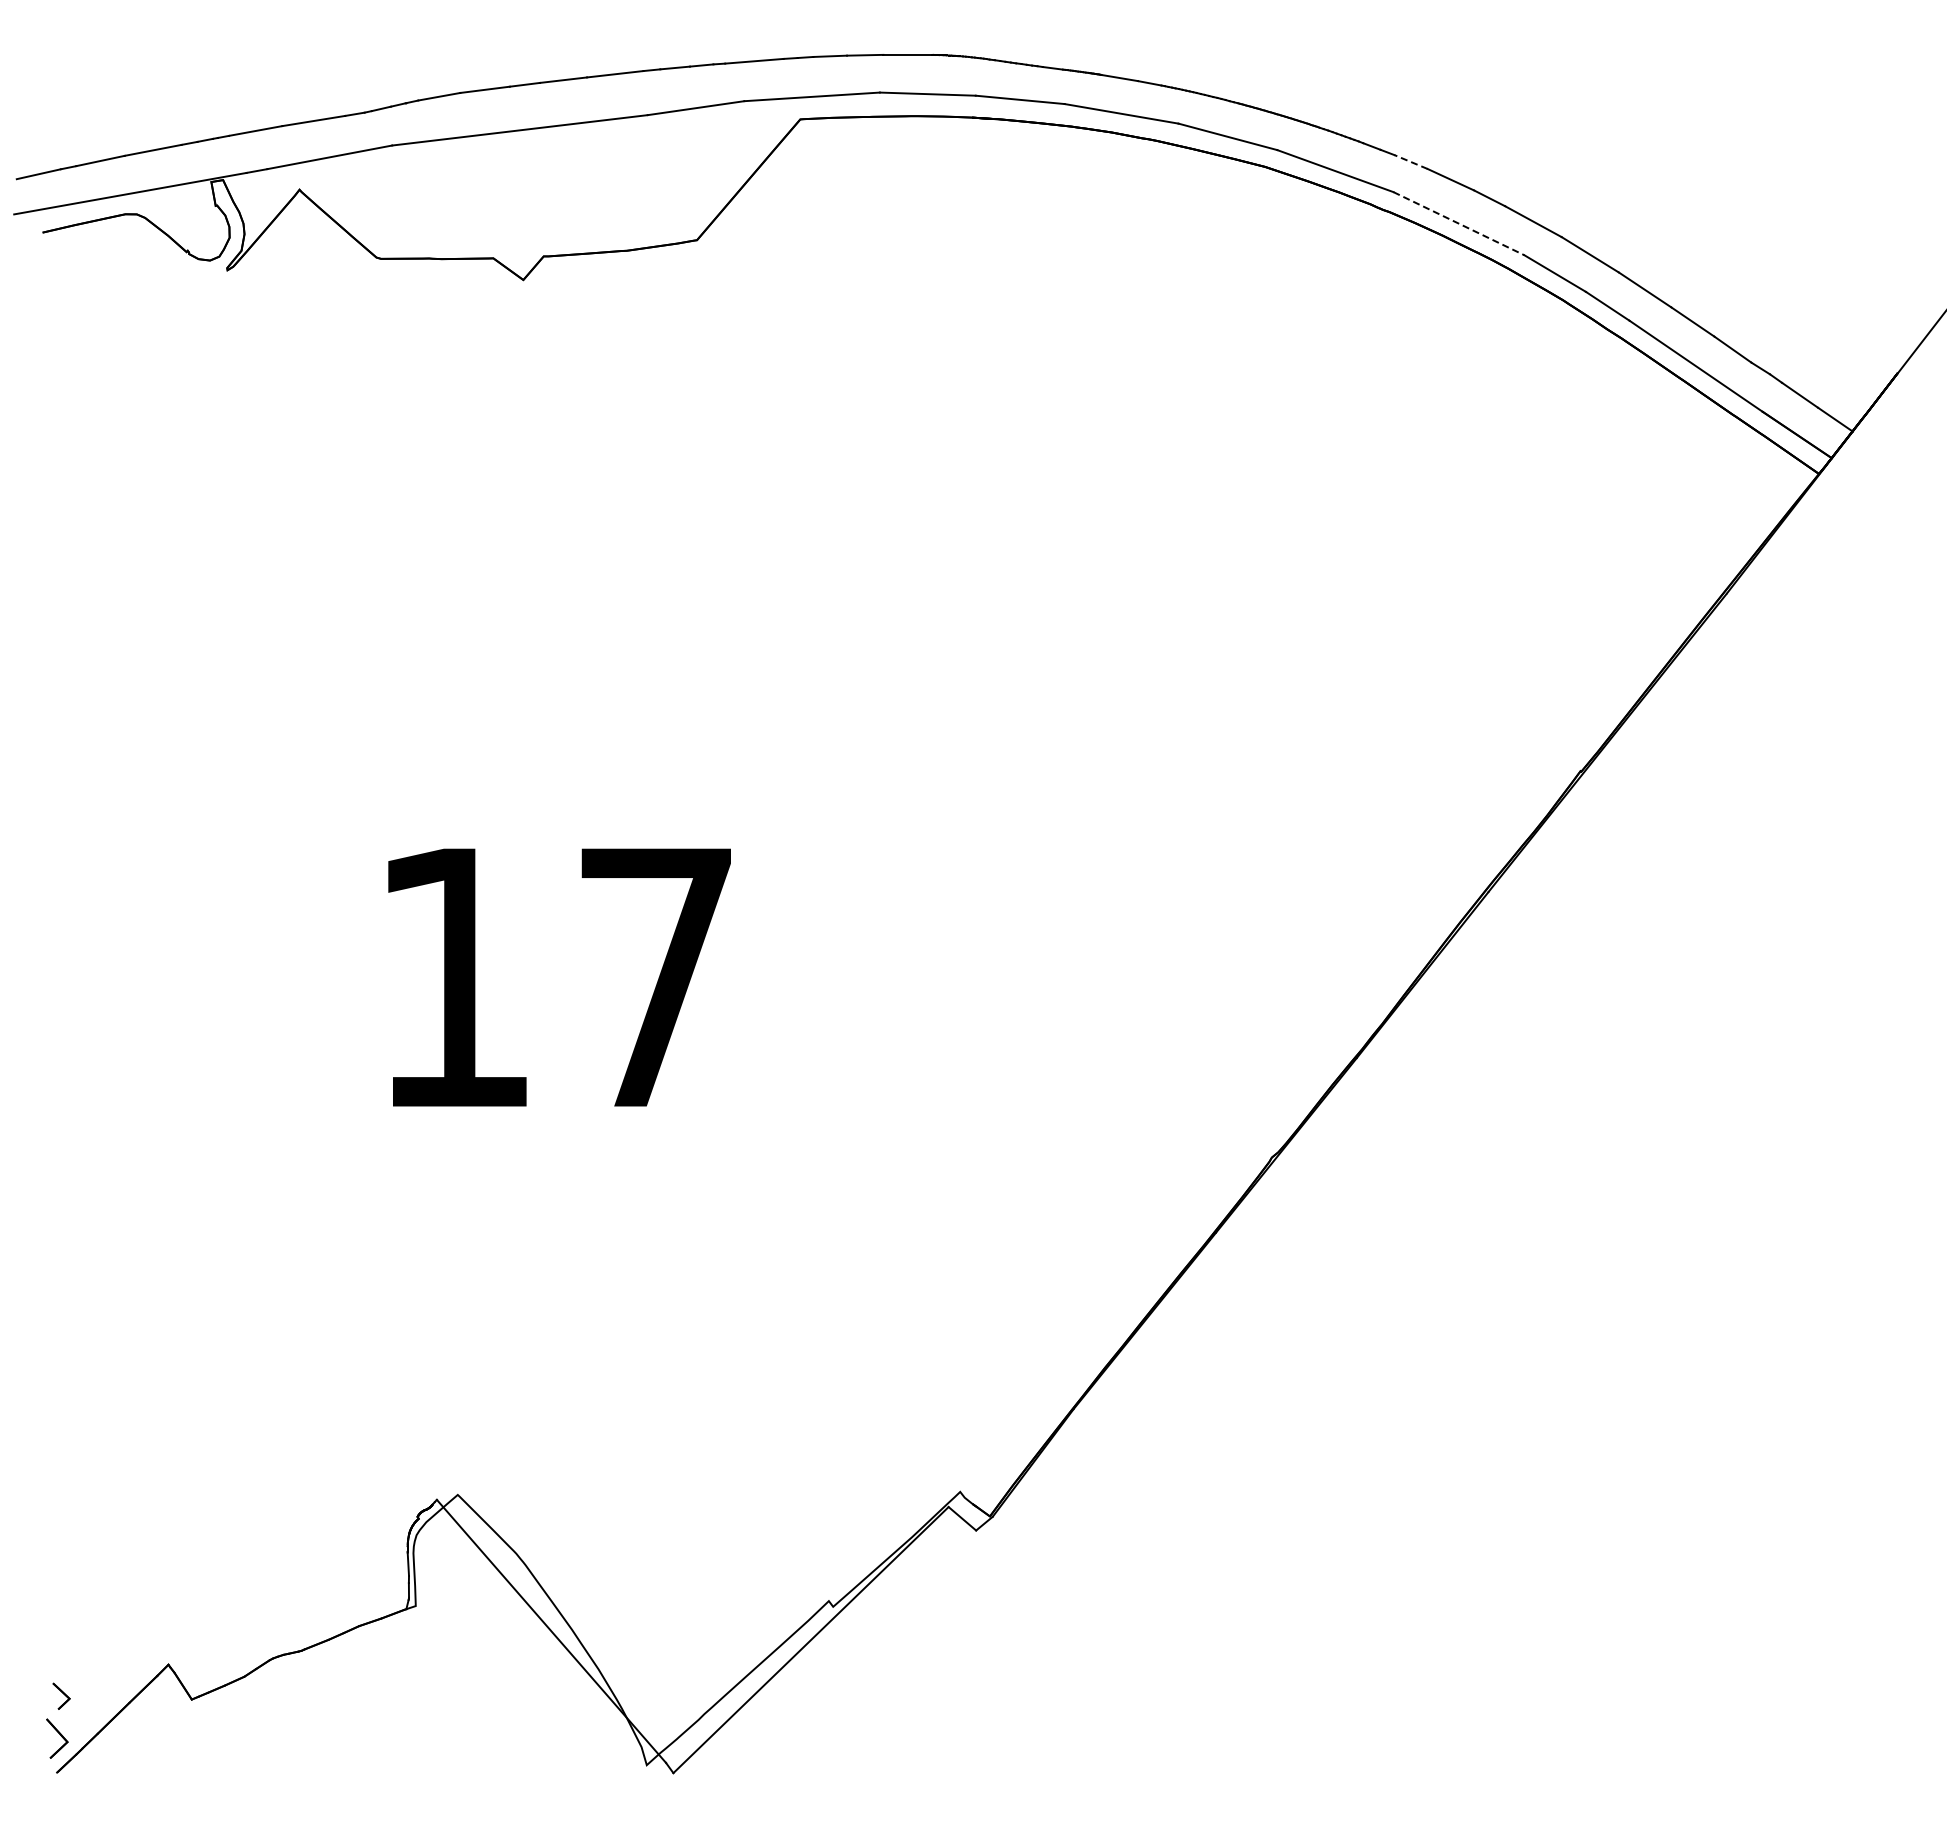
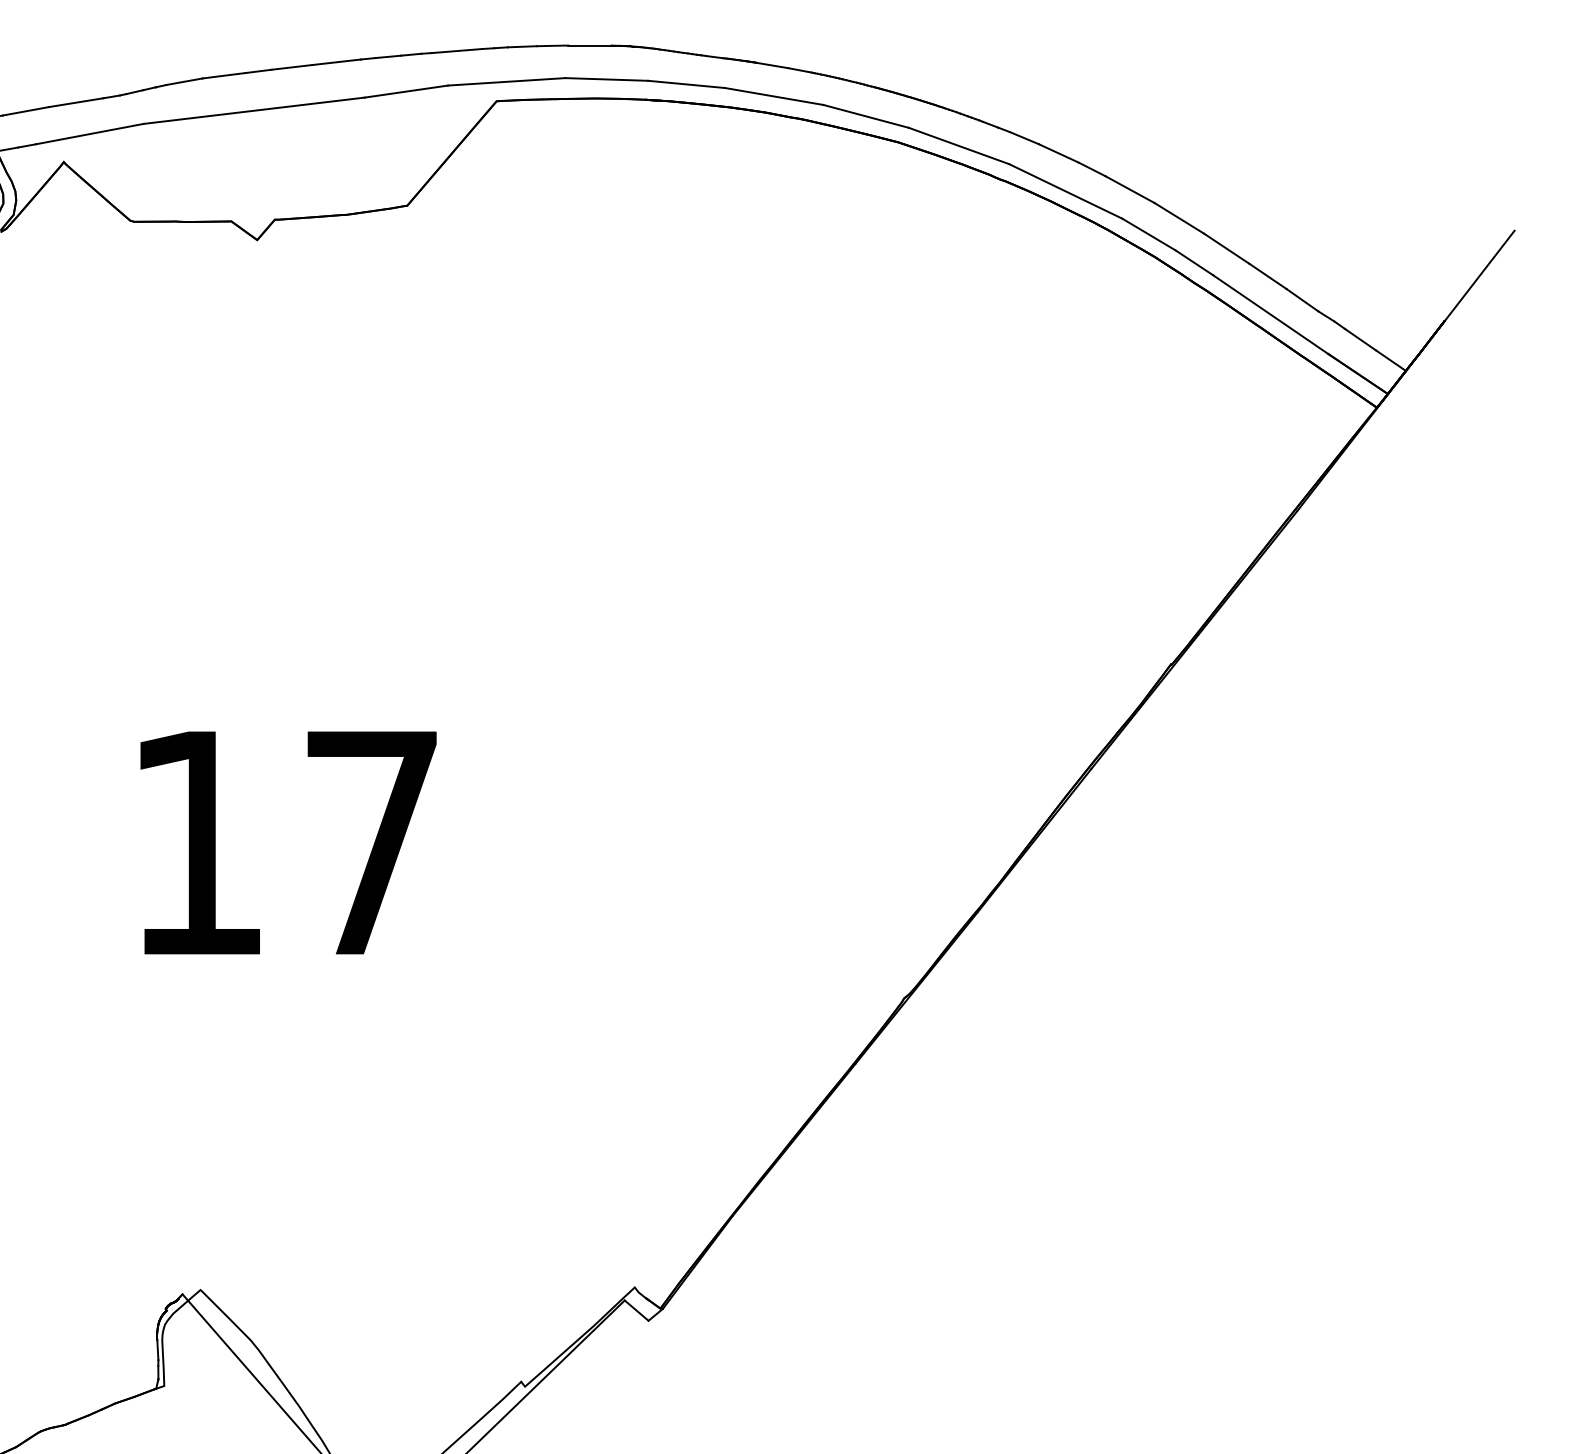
line: (1410, 161) -> (1023, 137), dashed -> solid
line: (1458, 223) -> (1065, 191), dashed -> solid

